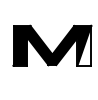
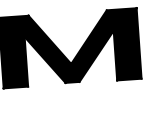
fill: (84, 45) -> (127, 43), added

